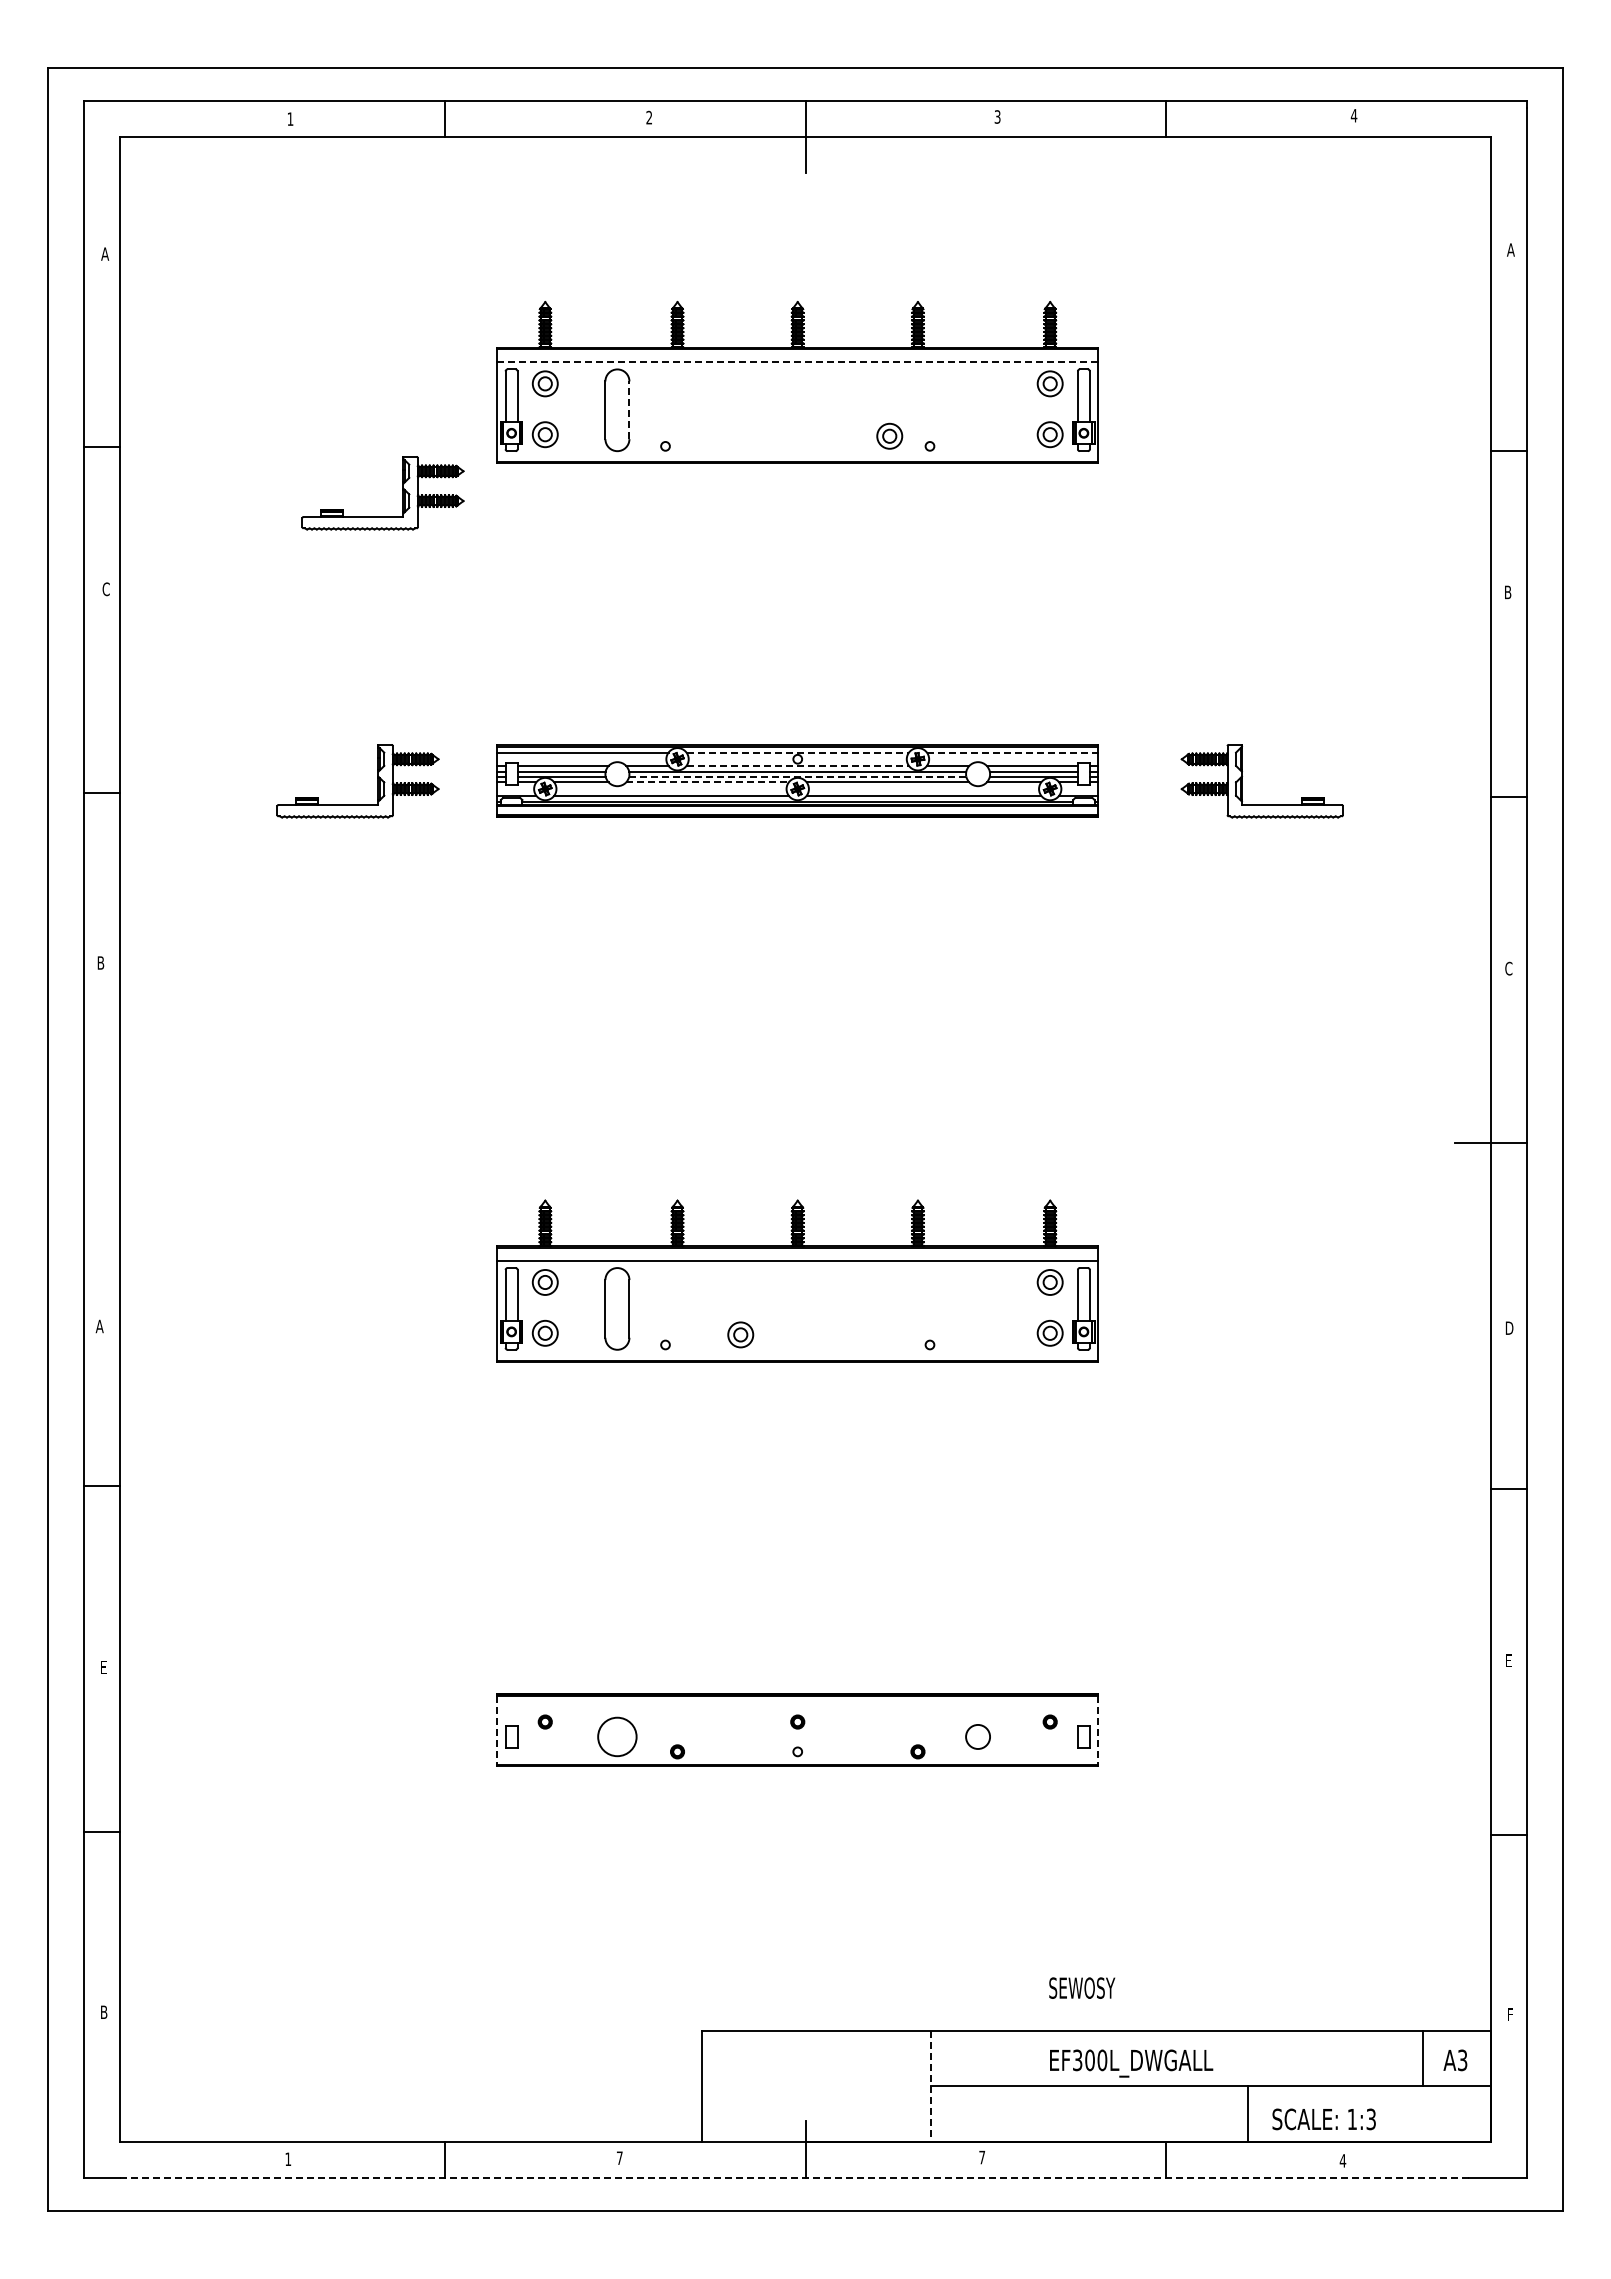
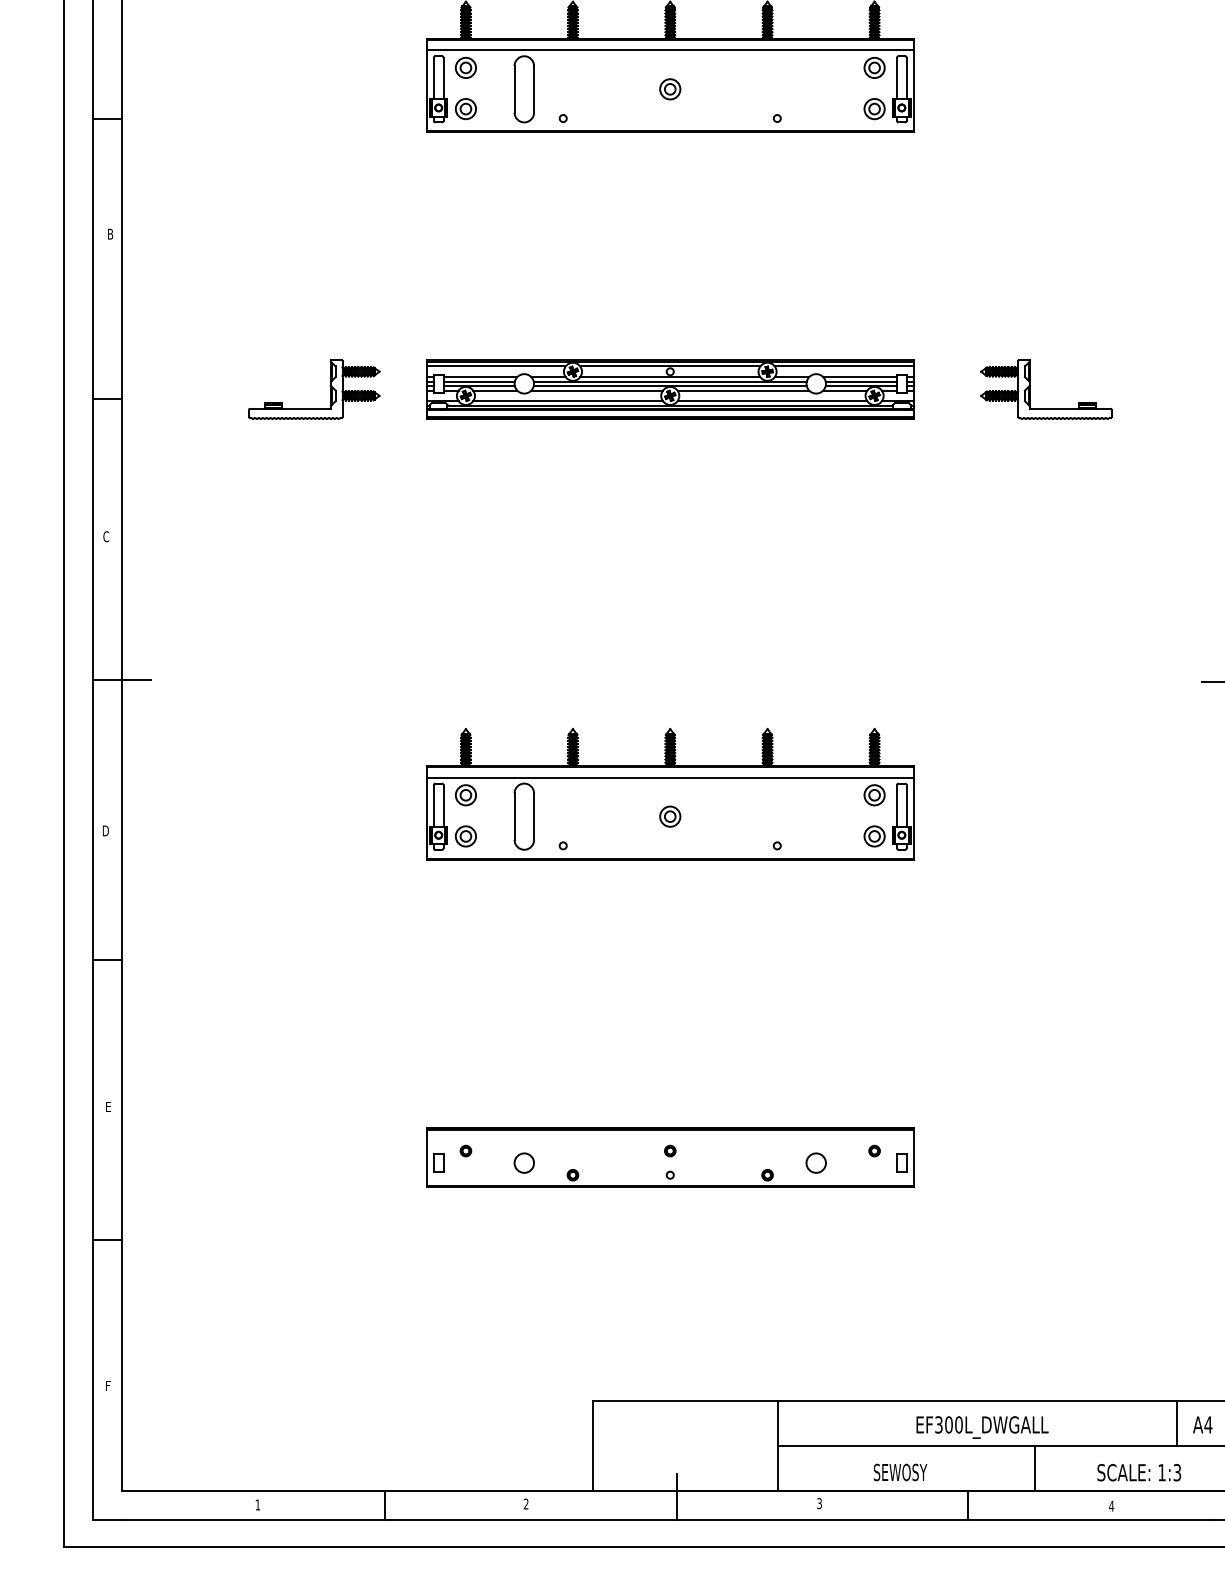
line: (797, 362) -> (670, 50), dashed -> solid
line: (629, 410) -> (534, 89), dashed -> solid
part: (889, 435) -> (670, 88), moved
part: (402, 493) -> (350, 156), removed
text: (105, 589) -> (109, 234), C -> B
line: (798, 752) -> (670, 366), dashed -> solid
line: (1012, 752) -> (844, 366), dashed -> solid
line: (798, 765) -> (670, 376), dashed -> solid
line: (797, 776) -> (670, 385), dashed -> solid
line: (707, 782) -> (597, 390), dashed -> solid
text: (100, 962) -> (105, 536), B -> C
line: (120, 1139) -> (122, 679), added
text: (99, 1326) -> (105, 830), A -> D
part: (740, 1334) -> (670, 816), moved
line: (497, 1730) -> (427, 1157), dashed -> solid
line: (1098, 1730) -> (913, 1157), dashed -> solid
circle: (617, 1736) -> (524, 1162), size x0.62
text: (1082, 1987) -> (900, 1471), moved
text: (104, 2011) -> (109, 1385), B -> F
text: (1462, 2060) -> (1208, 1425), A3 -> A4
text: (1131, 2063) -> (982, 1427), moved
line: (930, 2086) -> (777, 1446), dashed -> solid
text: (1323, 2119) -> (1138, 1472), moved
text: (619, 2157) -> (525, 1503), 7 -> 2
text: (982, 2157) -> (819, 1503), 7 -> 3
line: (794, 2178) -> (667, 1520), dashed -> solid

